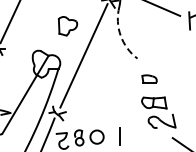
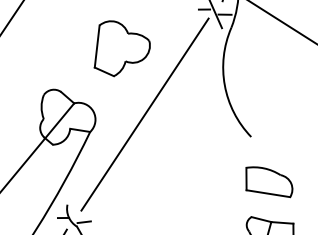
part: (67, 26) -> (121, 50), size x1.43
arc: (120, 35) -> (224, 85), dashed -> solid
part: (149, 78) -> (269, 180), size x1.67

